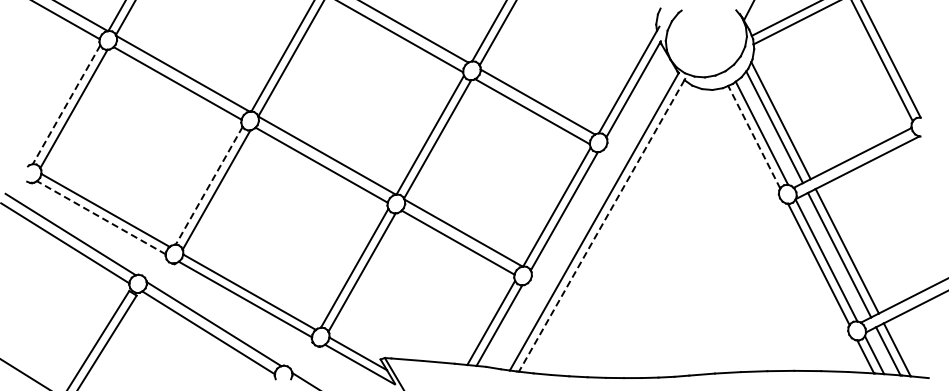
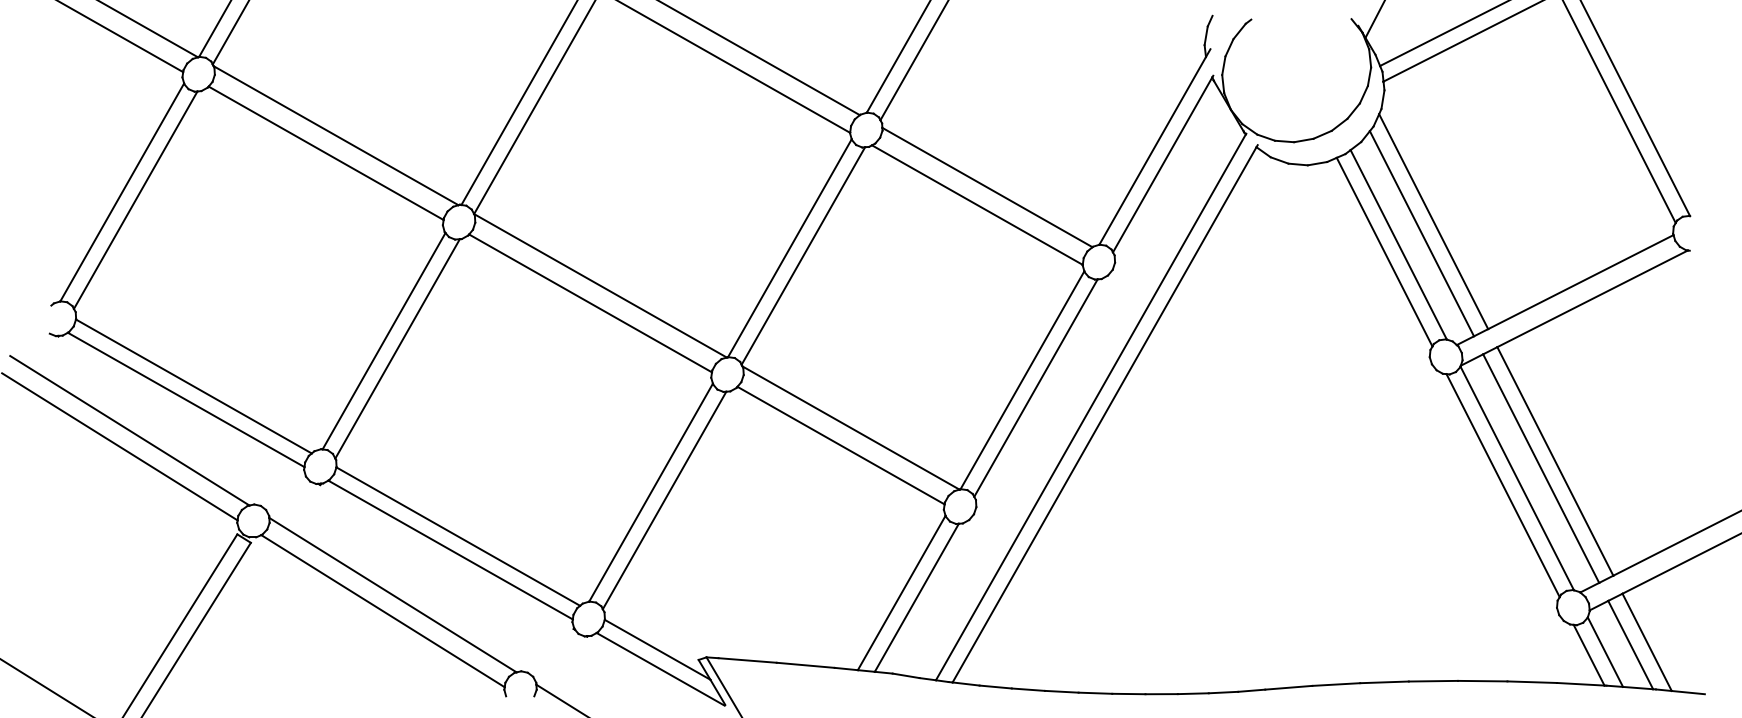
line: (66, 105) -> (122, 193), dashed -> solid
line: (754, 137) -> (1384, 252), dashed -> solid
line: (209, 185) -> (384, 340), dashed -> solid
line: (101, 217) -> (186, 399), dashed -> solid
line: (601, 225) -> (1104, 414), dashed -> solid

